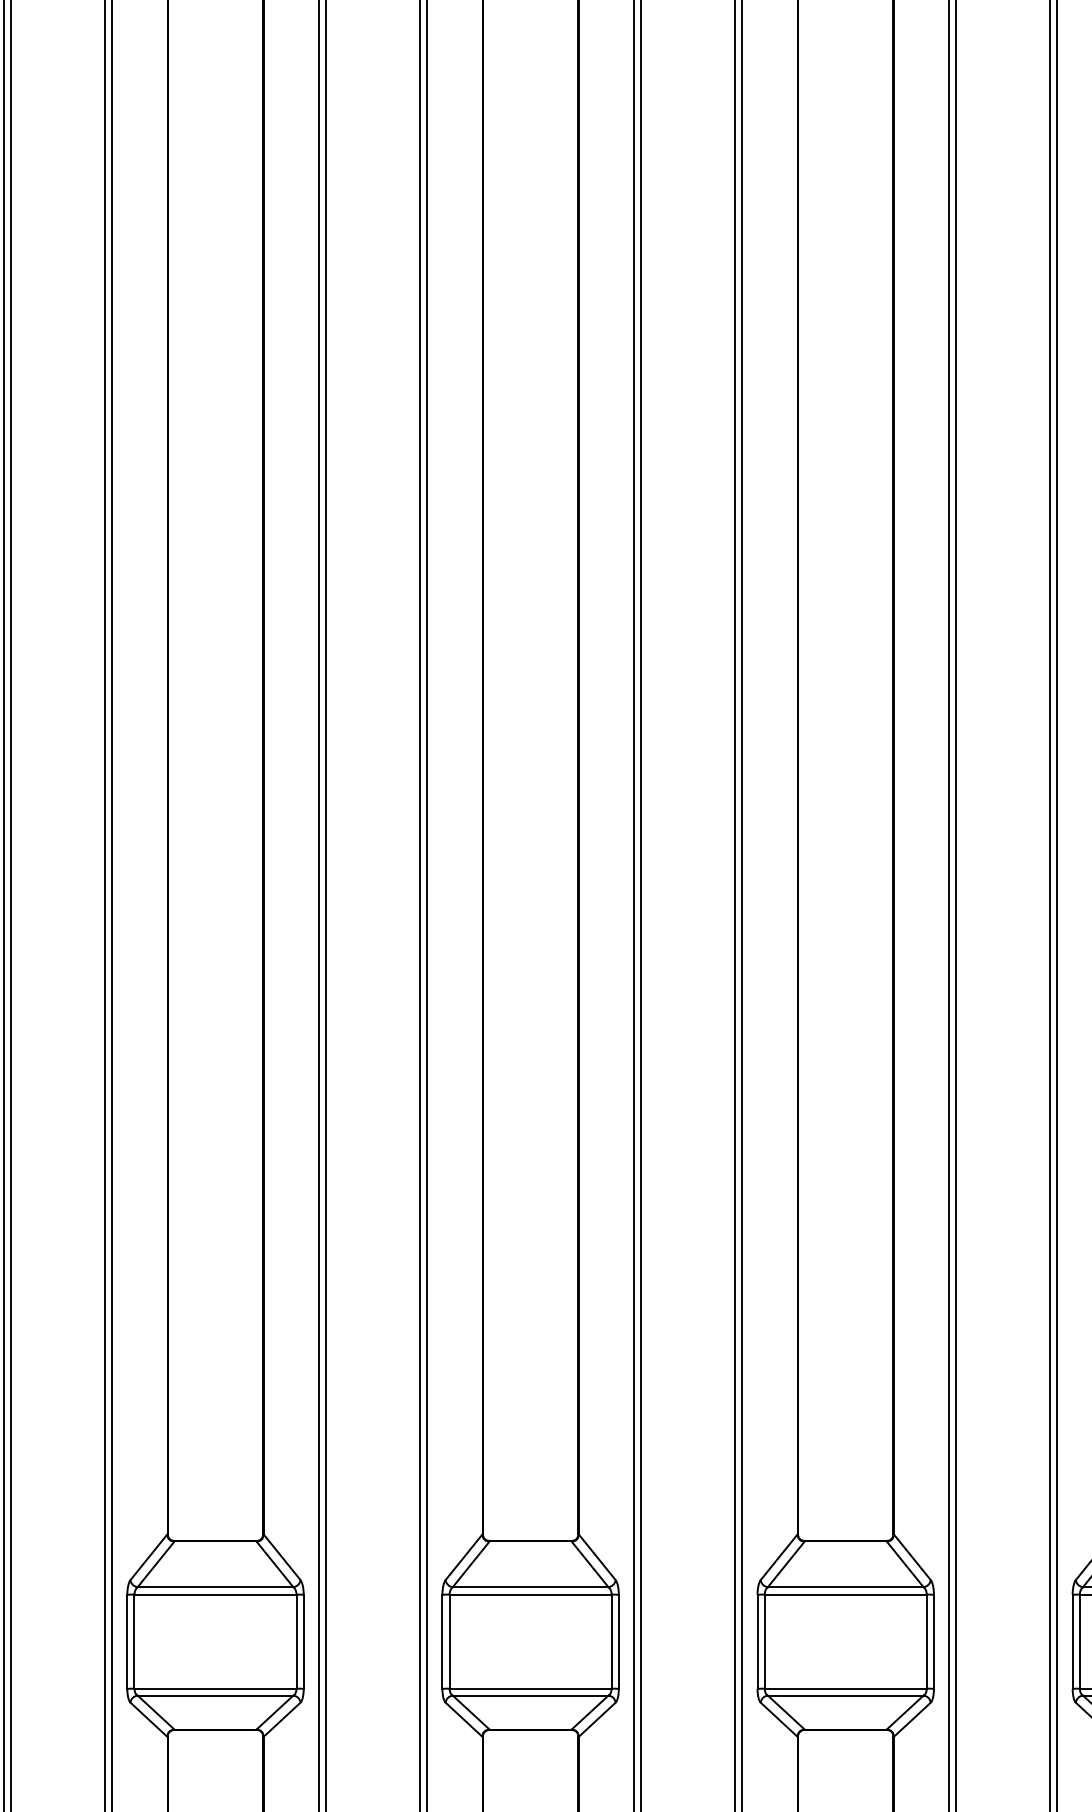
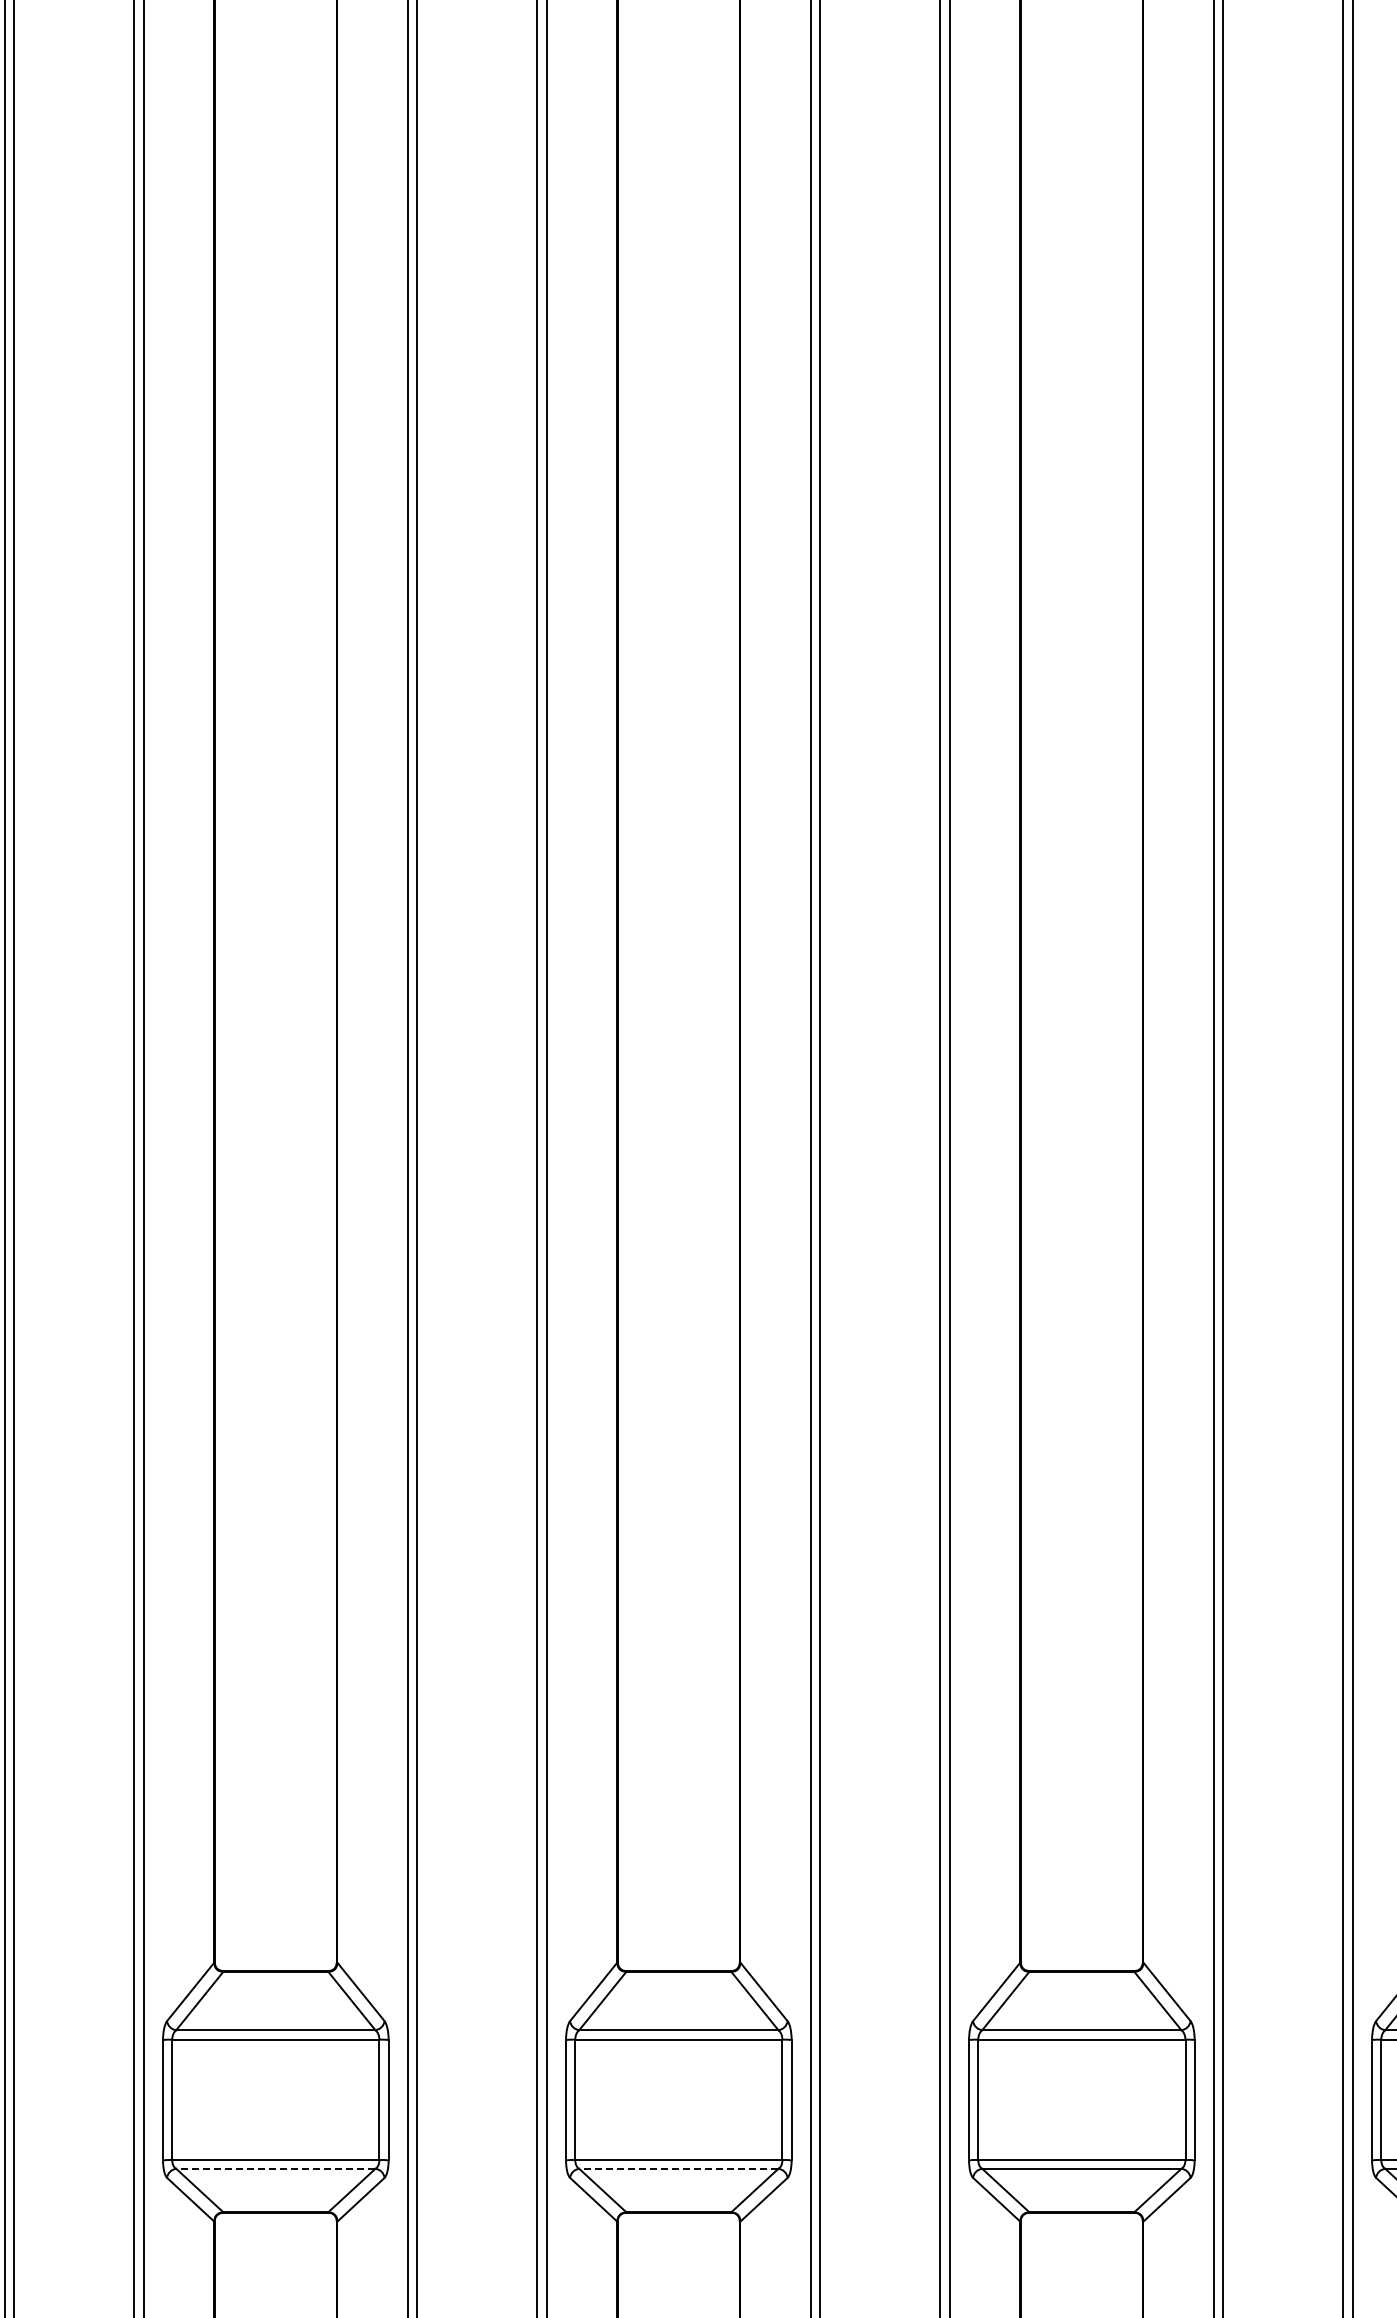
line: (215, 1695) -> (275, 2168), solid -> dashed
line: (530, 1695) -> (678, 2168), solid -> dashed

